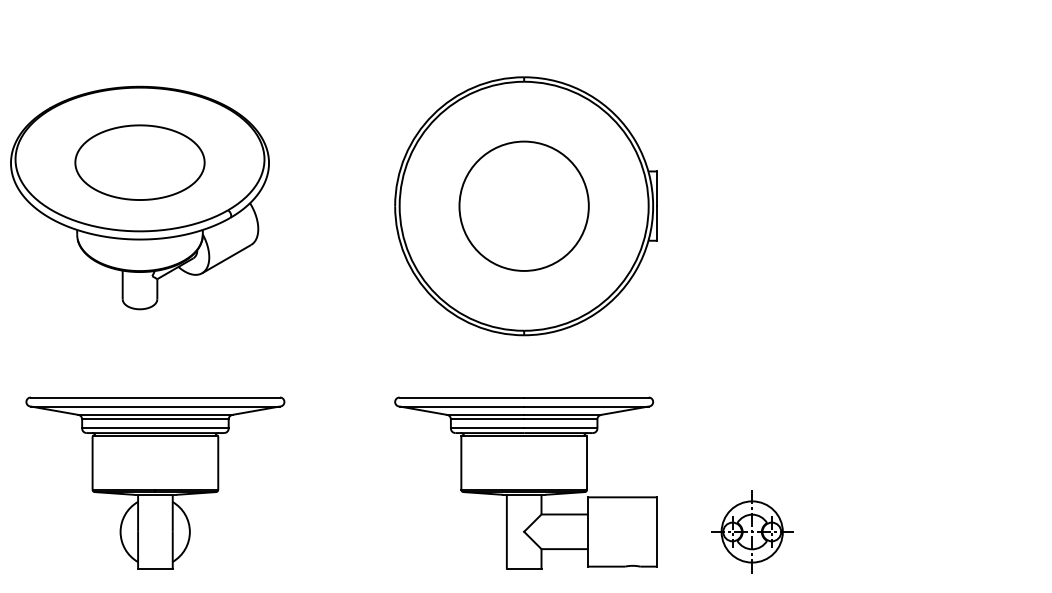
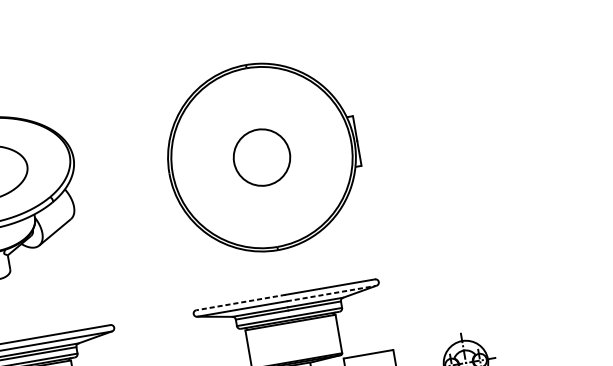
circle: (523, 205) -> (261, 157), size x0.6
line: (461, 397) -> (240, 302), solid -> dashed
line: (586, 406) -> (331, 293), solid -> dashed

